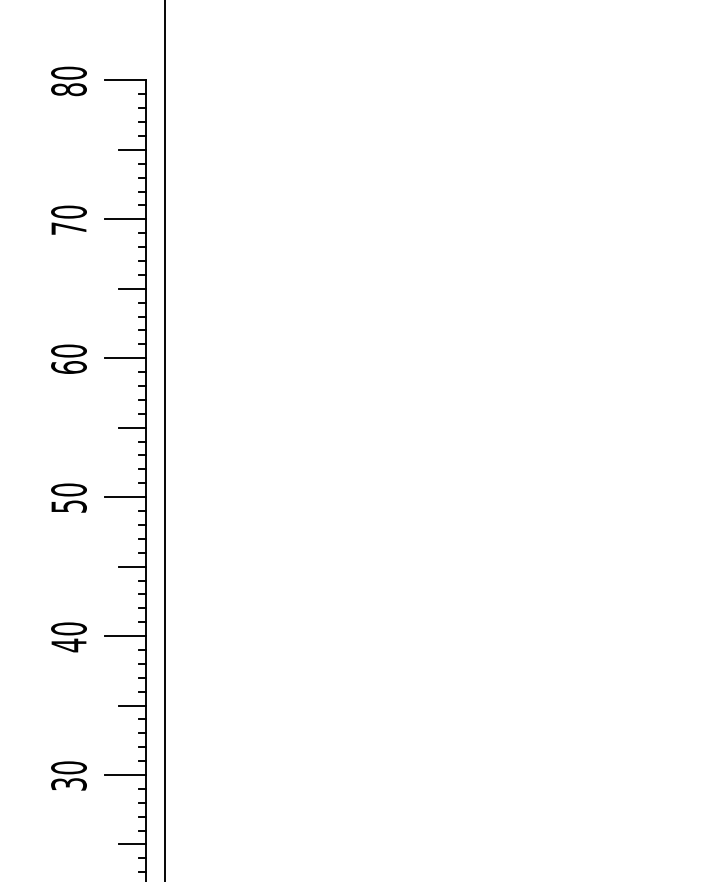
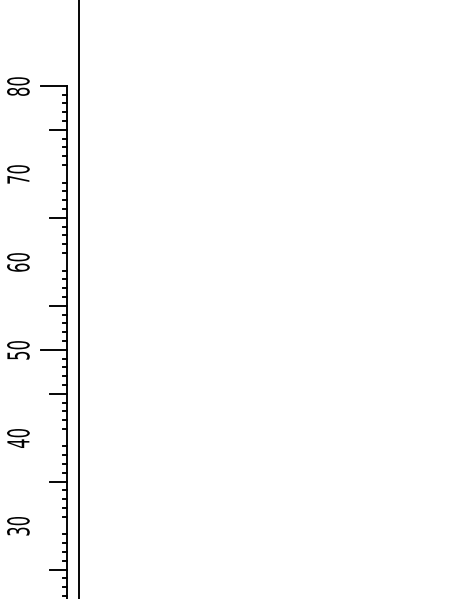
line: (126, 218) -> (54, 173), removed
line: (126, 357) -> (54, 261), removed
line: (126, 635) -> (54, 437), removed
line: (126, 774) -> (54, 525), removed

